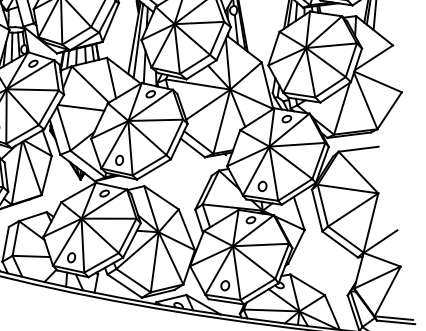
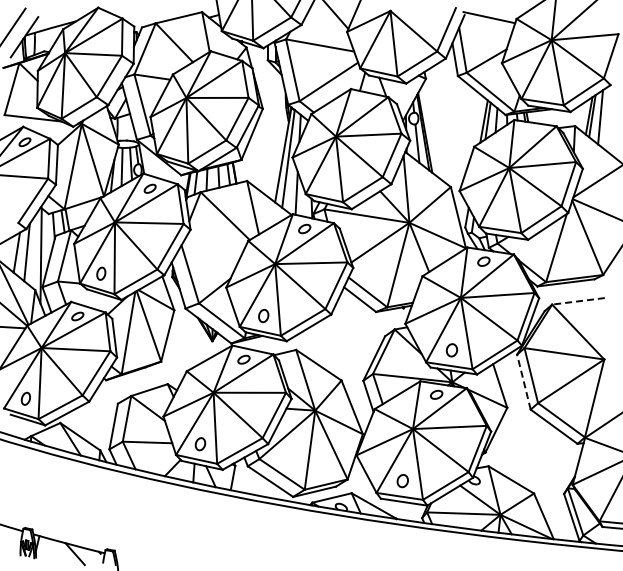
line: (80, 107) -> (212, 246), removed
line: (358, 149) -> (578, 301), solid -> dashed
line: (316, 210) -> (523, 381), solid -> dashed

